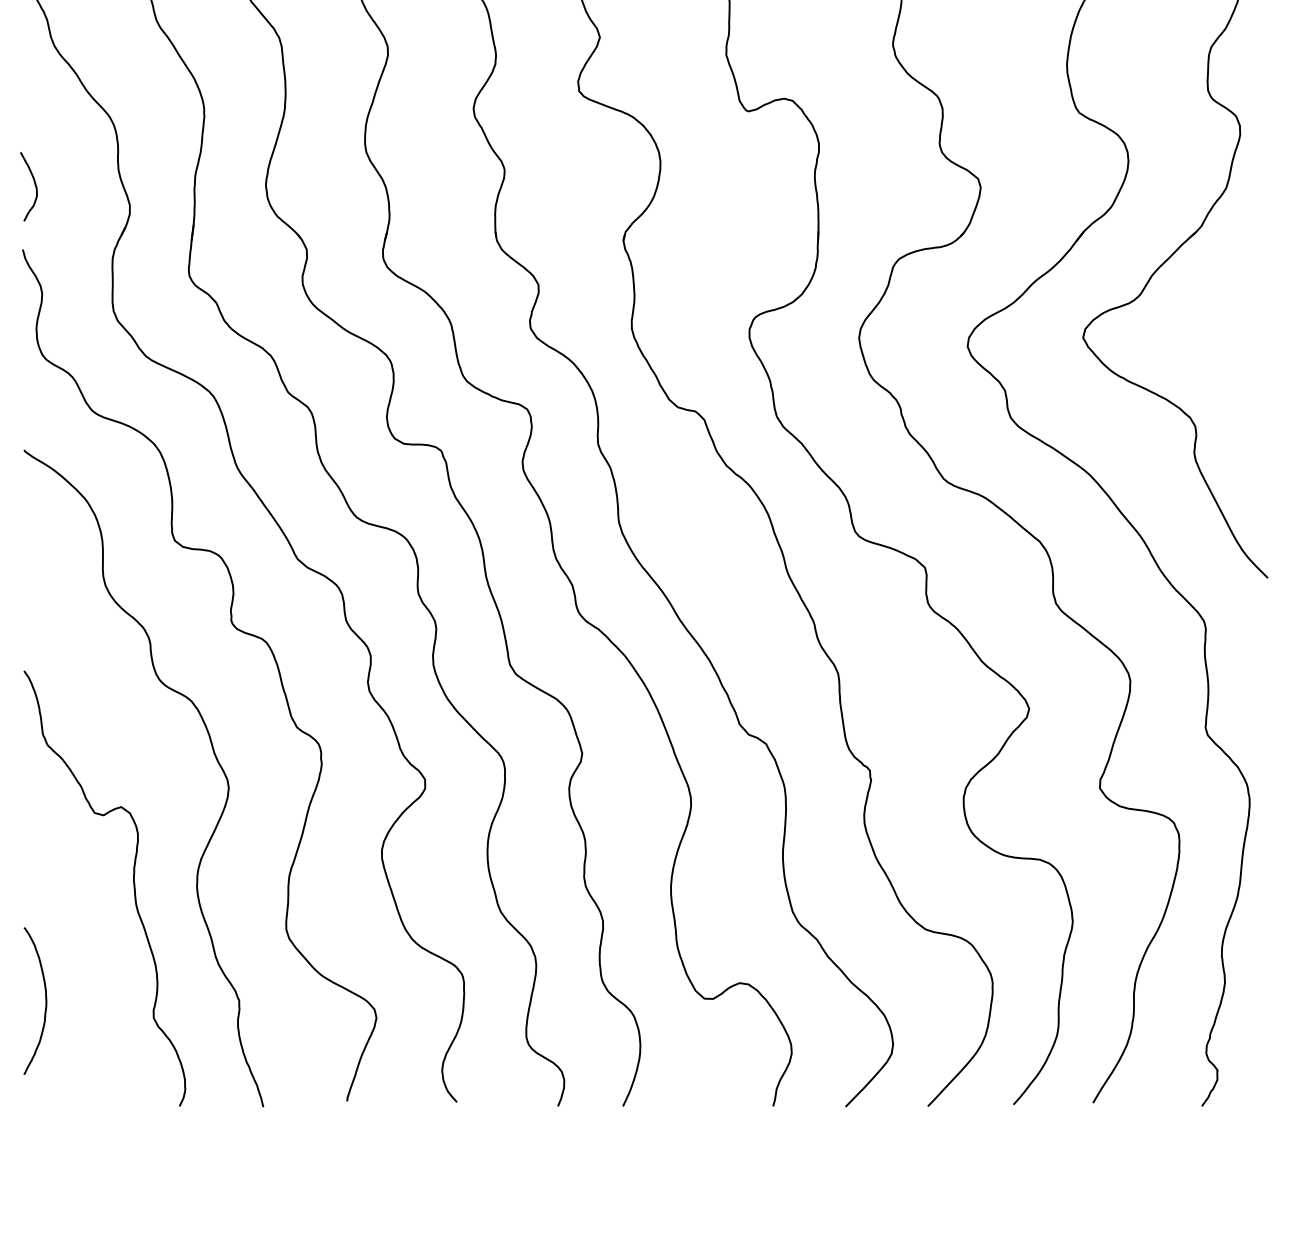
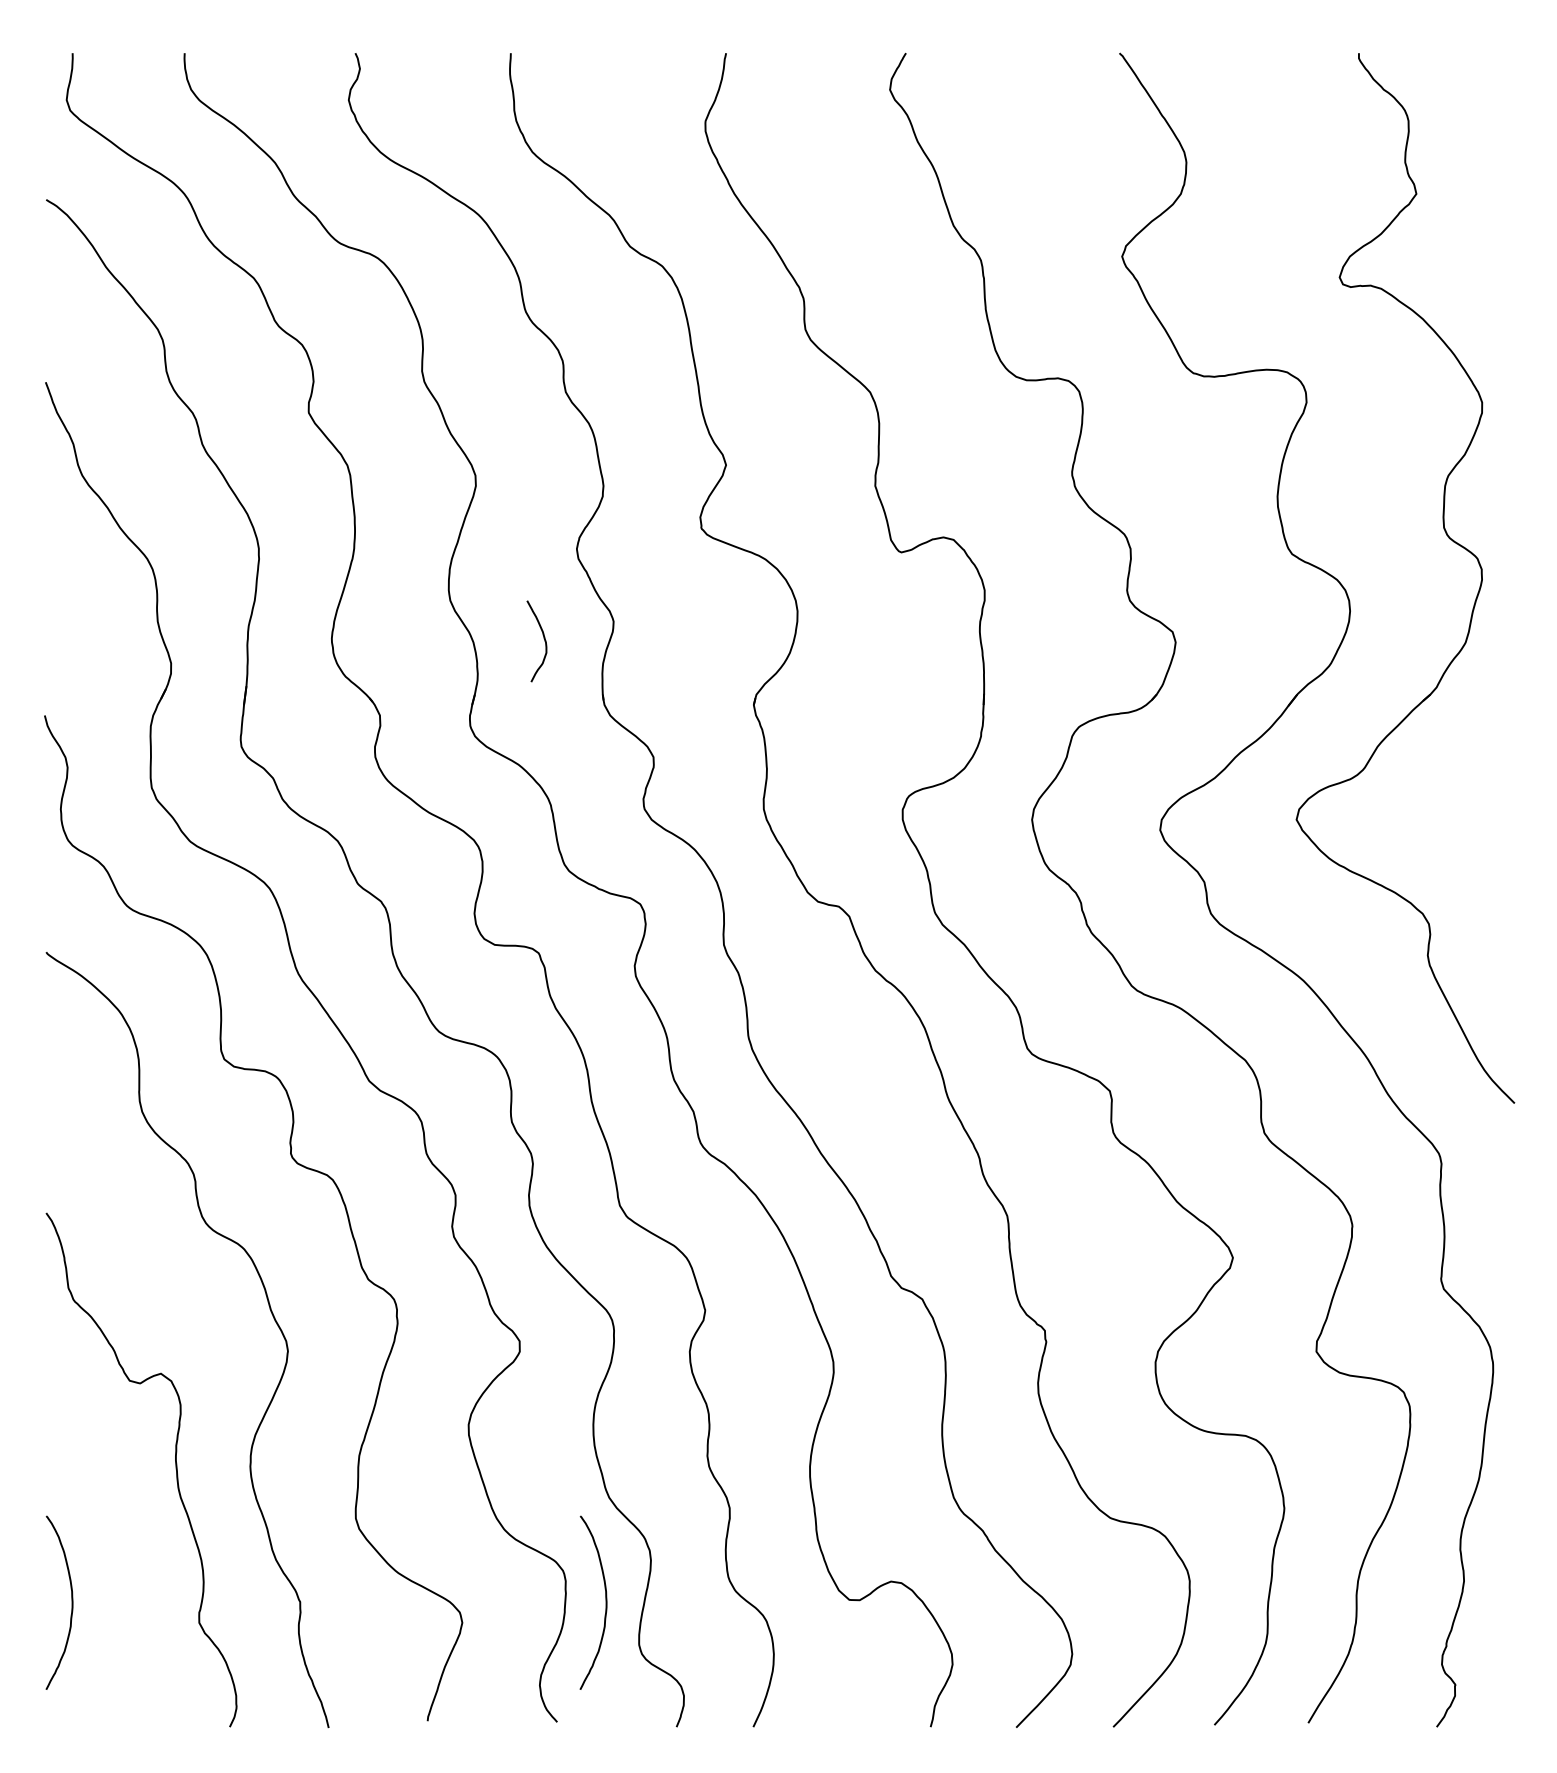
curve: (34, 184) -> (543, 638), moved
curve: (497, 1000) -> (605, 1602), added

